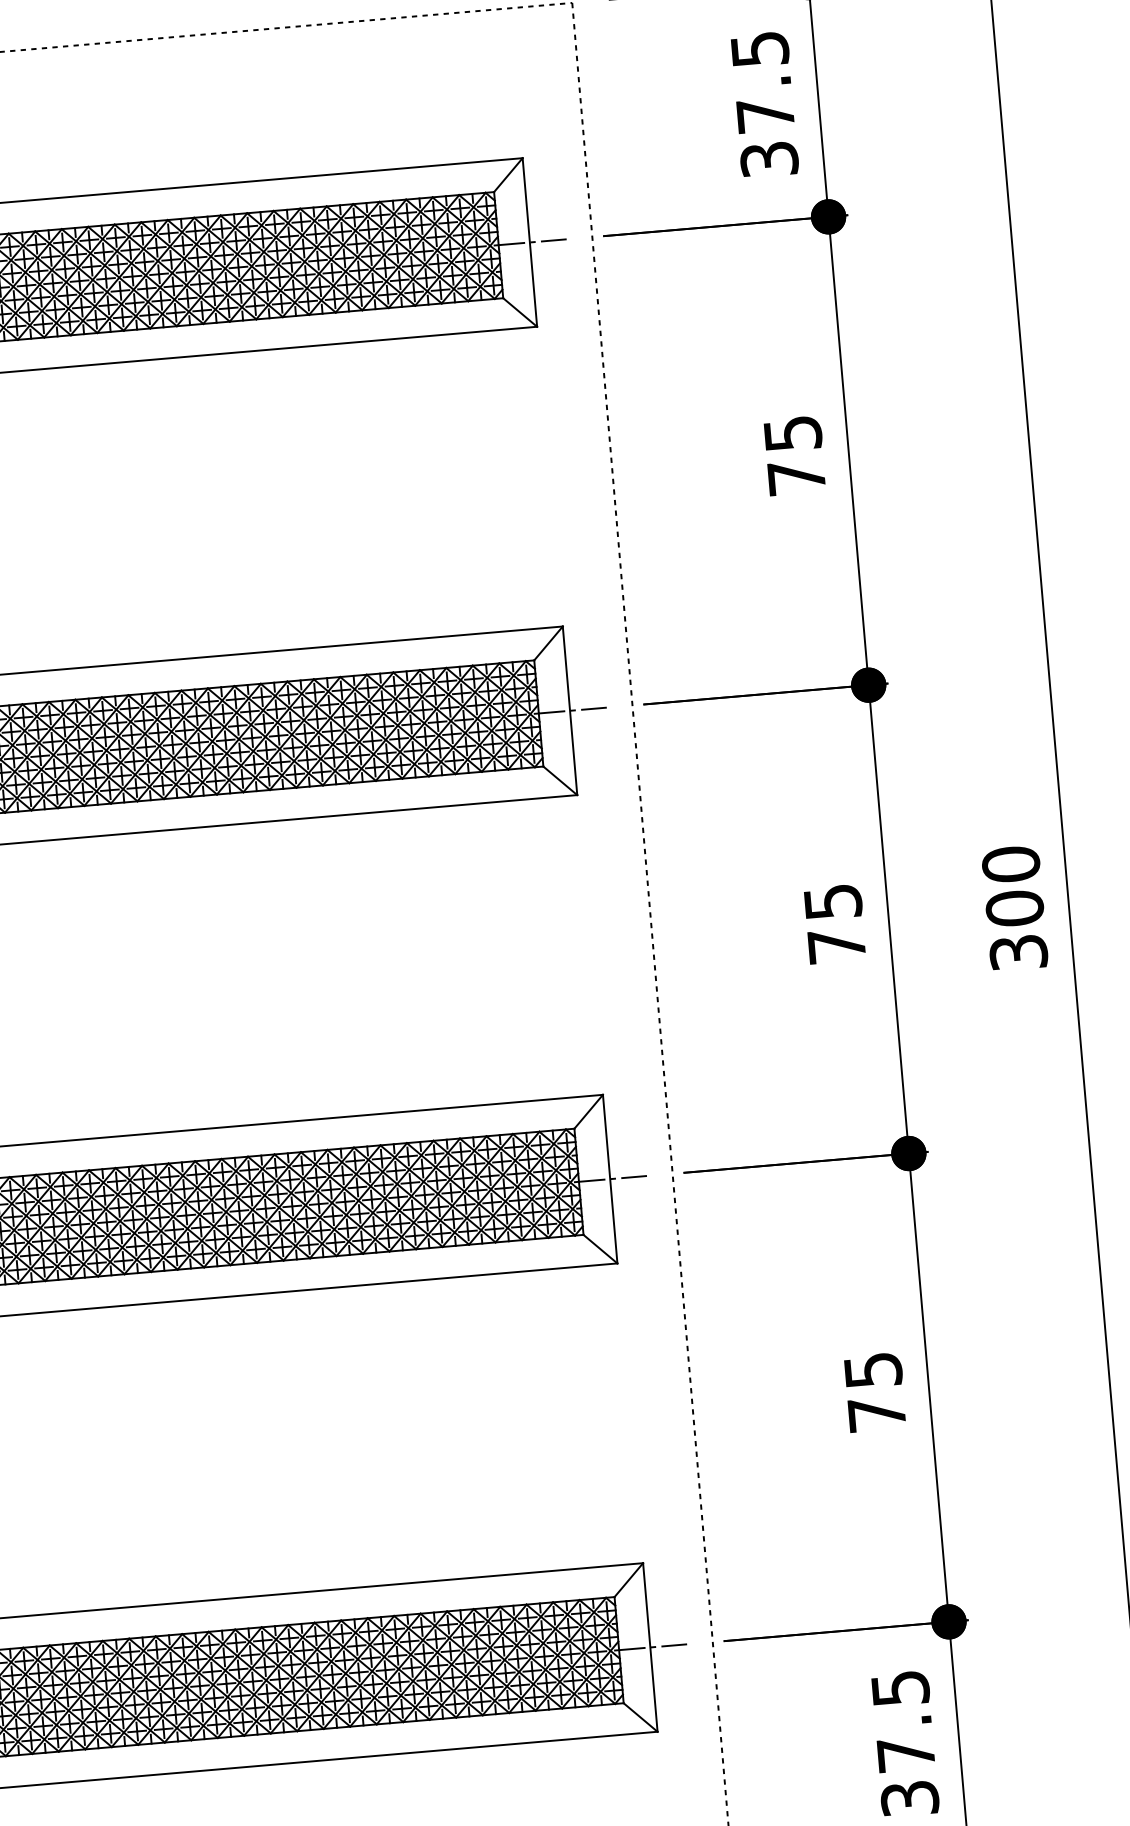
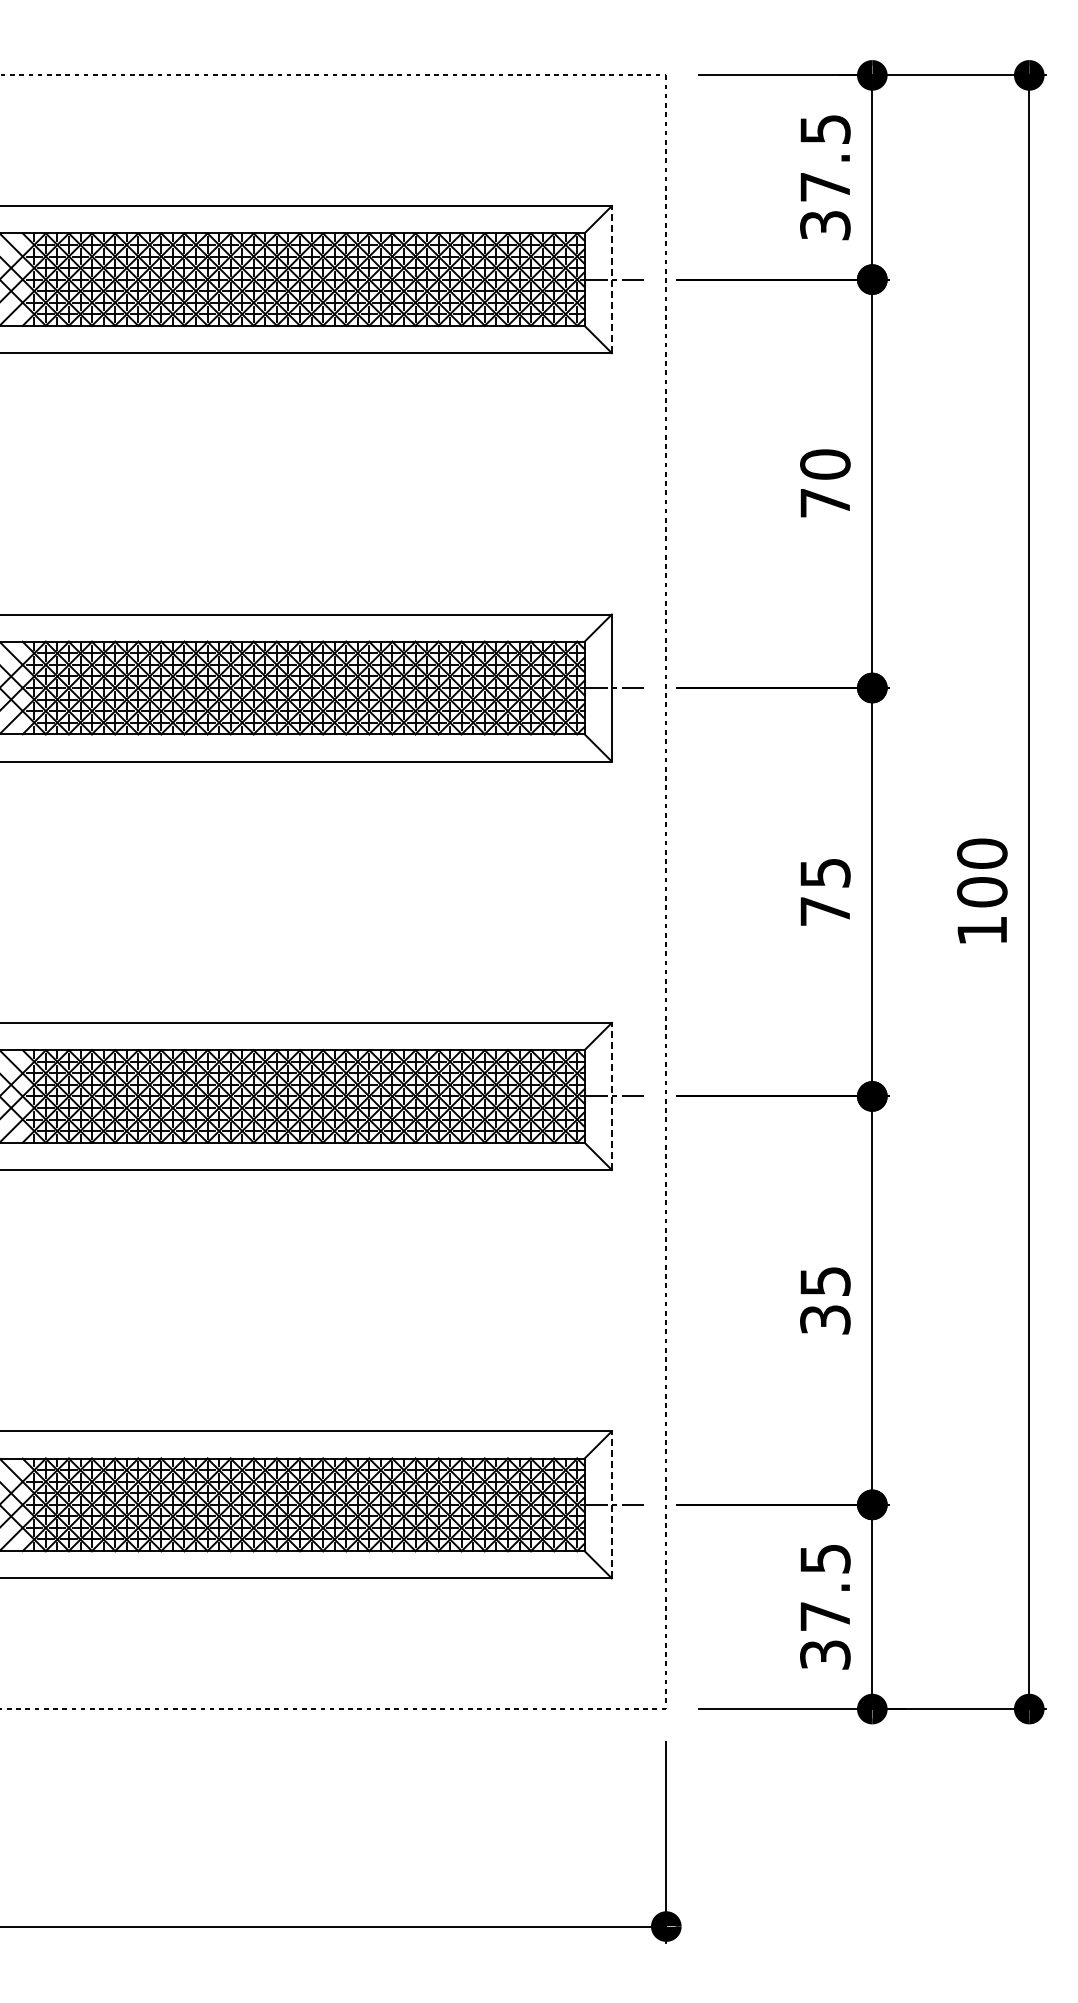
line: (529, 242) -> (611, 279), solid -> dashed
text: (793, 433) -> (825, 464), 75 -> 70
text: (1018, 952) -> (982, 930), 300 -> 100
line: (609, 1179) -> (611, 1096), solid -> dashed
text: (877, 1413) -> (825, 1319), 75 -> 35
line: (649, 1647) -> (611, 1504), solid -> dashed

